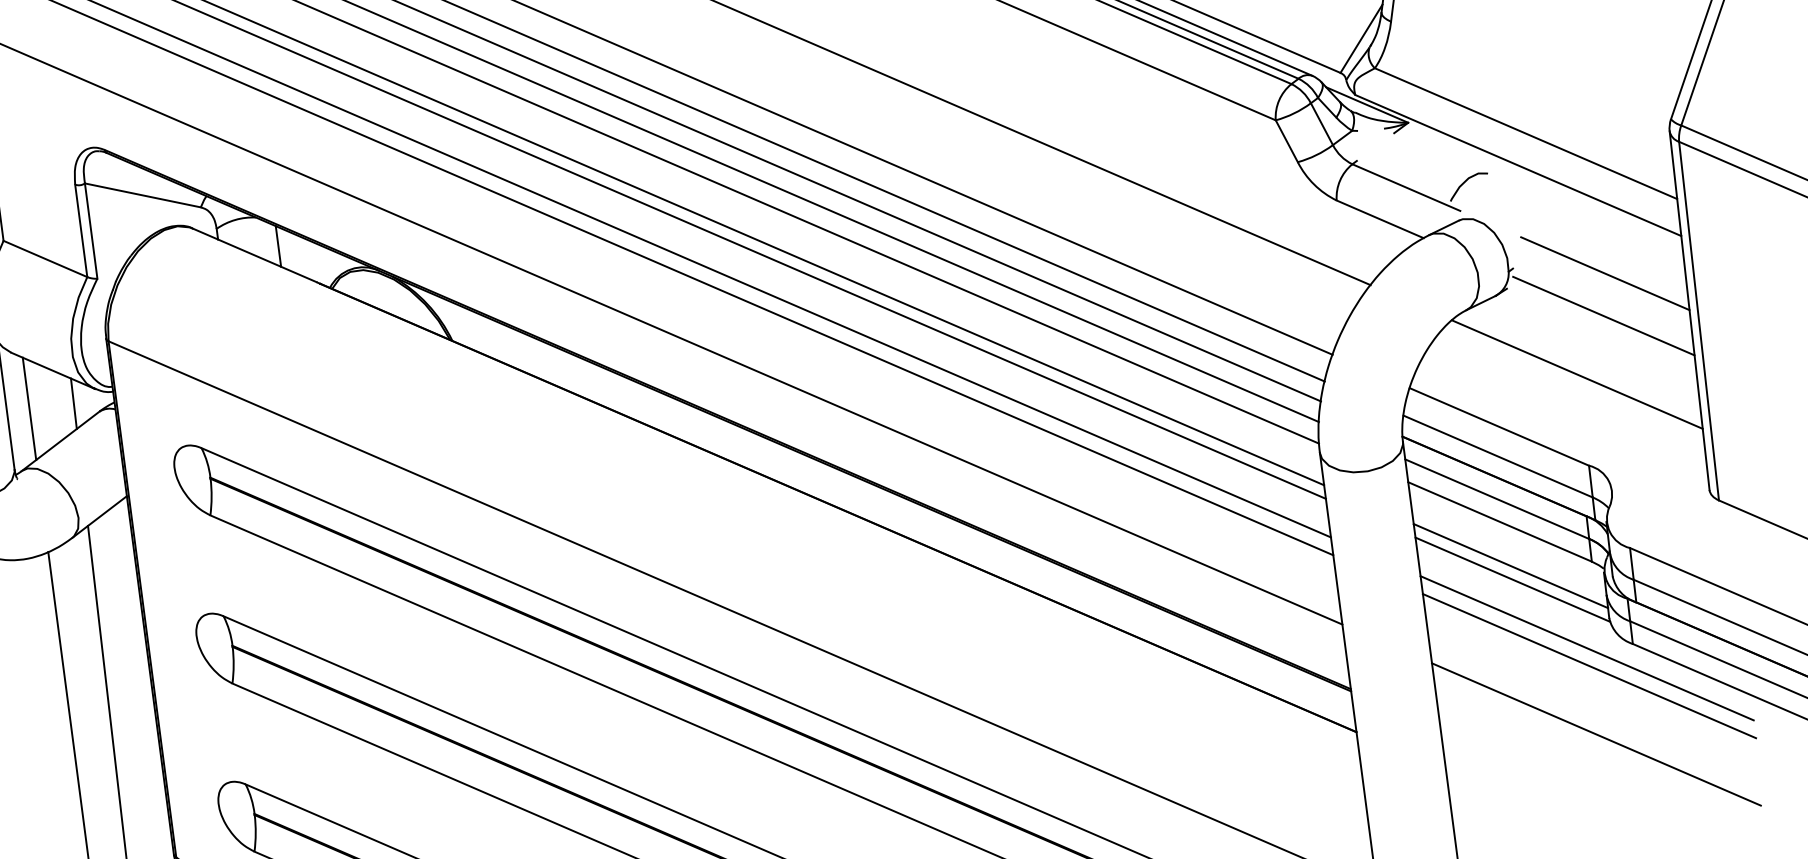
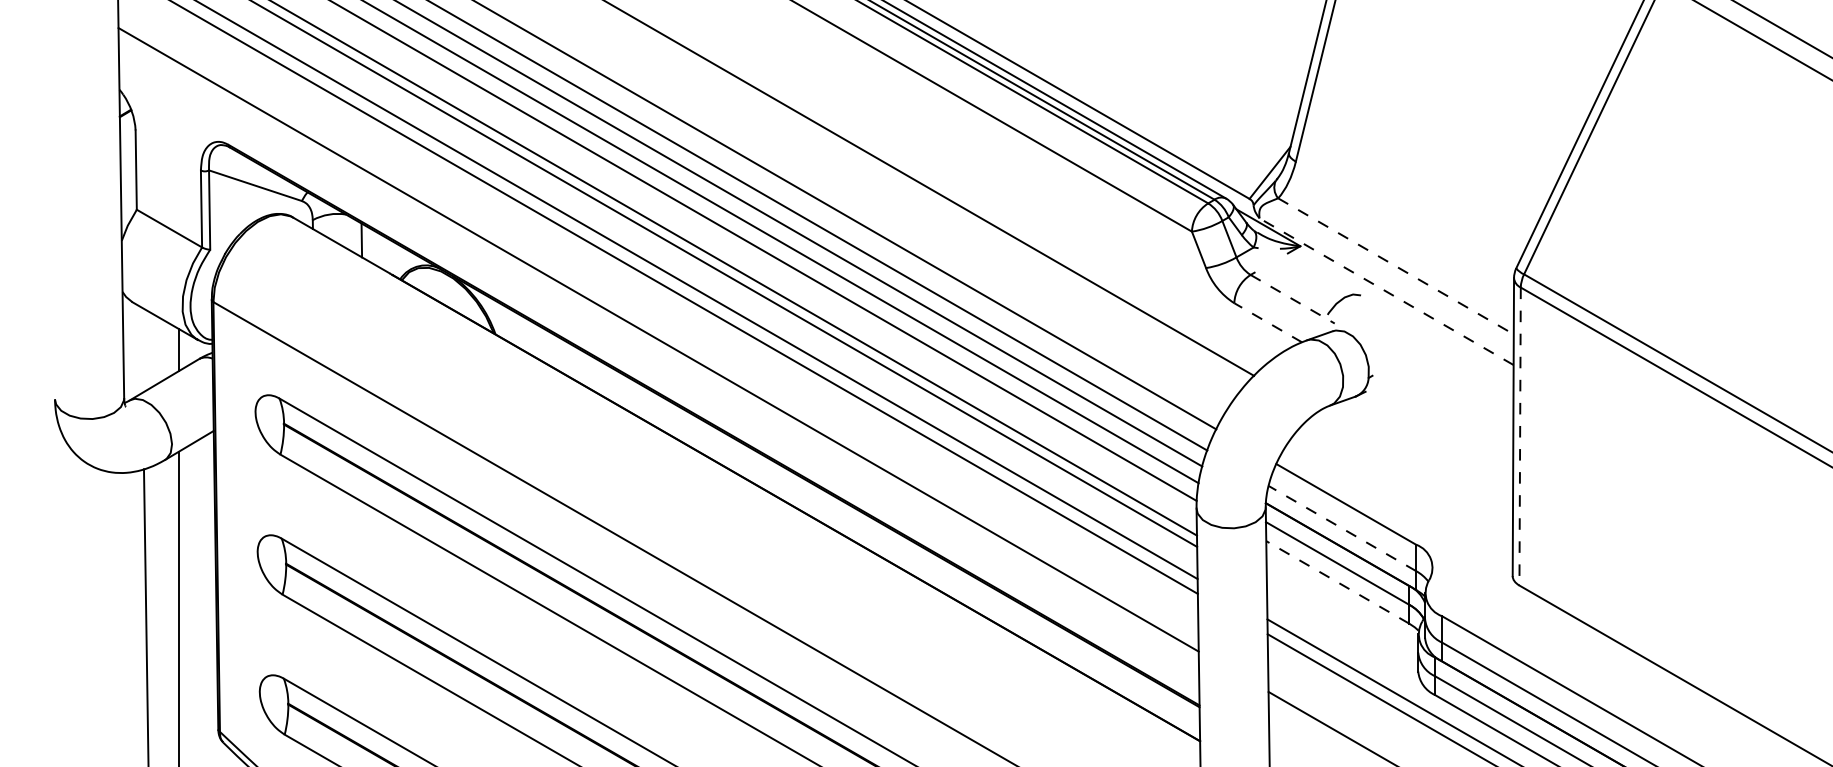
line: (1526, 133) -> (1396, 266), solid -> dashed
line: (1518, 165) -> (1386, 291), solid -> dashed
line: (1406, 187) -> (1292, 299), solid -> dashed
line: (1379, 219) -> (1267, 322), solid -> dashed
line: (1605, 273) -> (1447, 388), removed
line: (1603, 316) -> (1442, 423), removed
line: (1699, 321) -> (1520, 436), solid -> dashed
line: (1576, 374) -> (1414, 468), removed
line: (28, 408) -> (141, 349), removed
line: (1496, 456) -> (1341, 528), solid -> dashed
line: (1499, 522) -> (1337, 582), solid -> dashed
line: (1510, 565) -> (1342, 619), removed
line: (1512, 579) -> (1342, 630), removed

